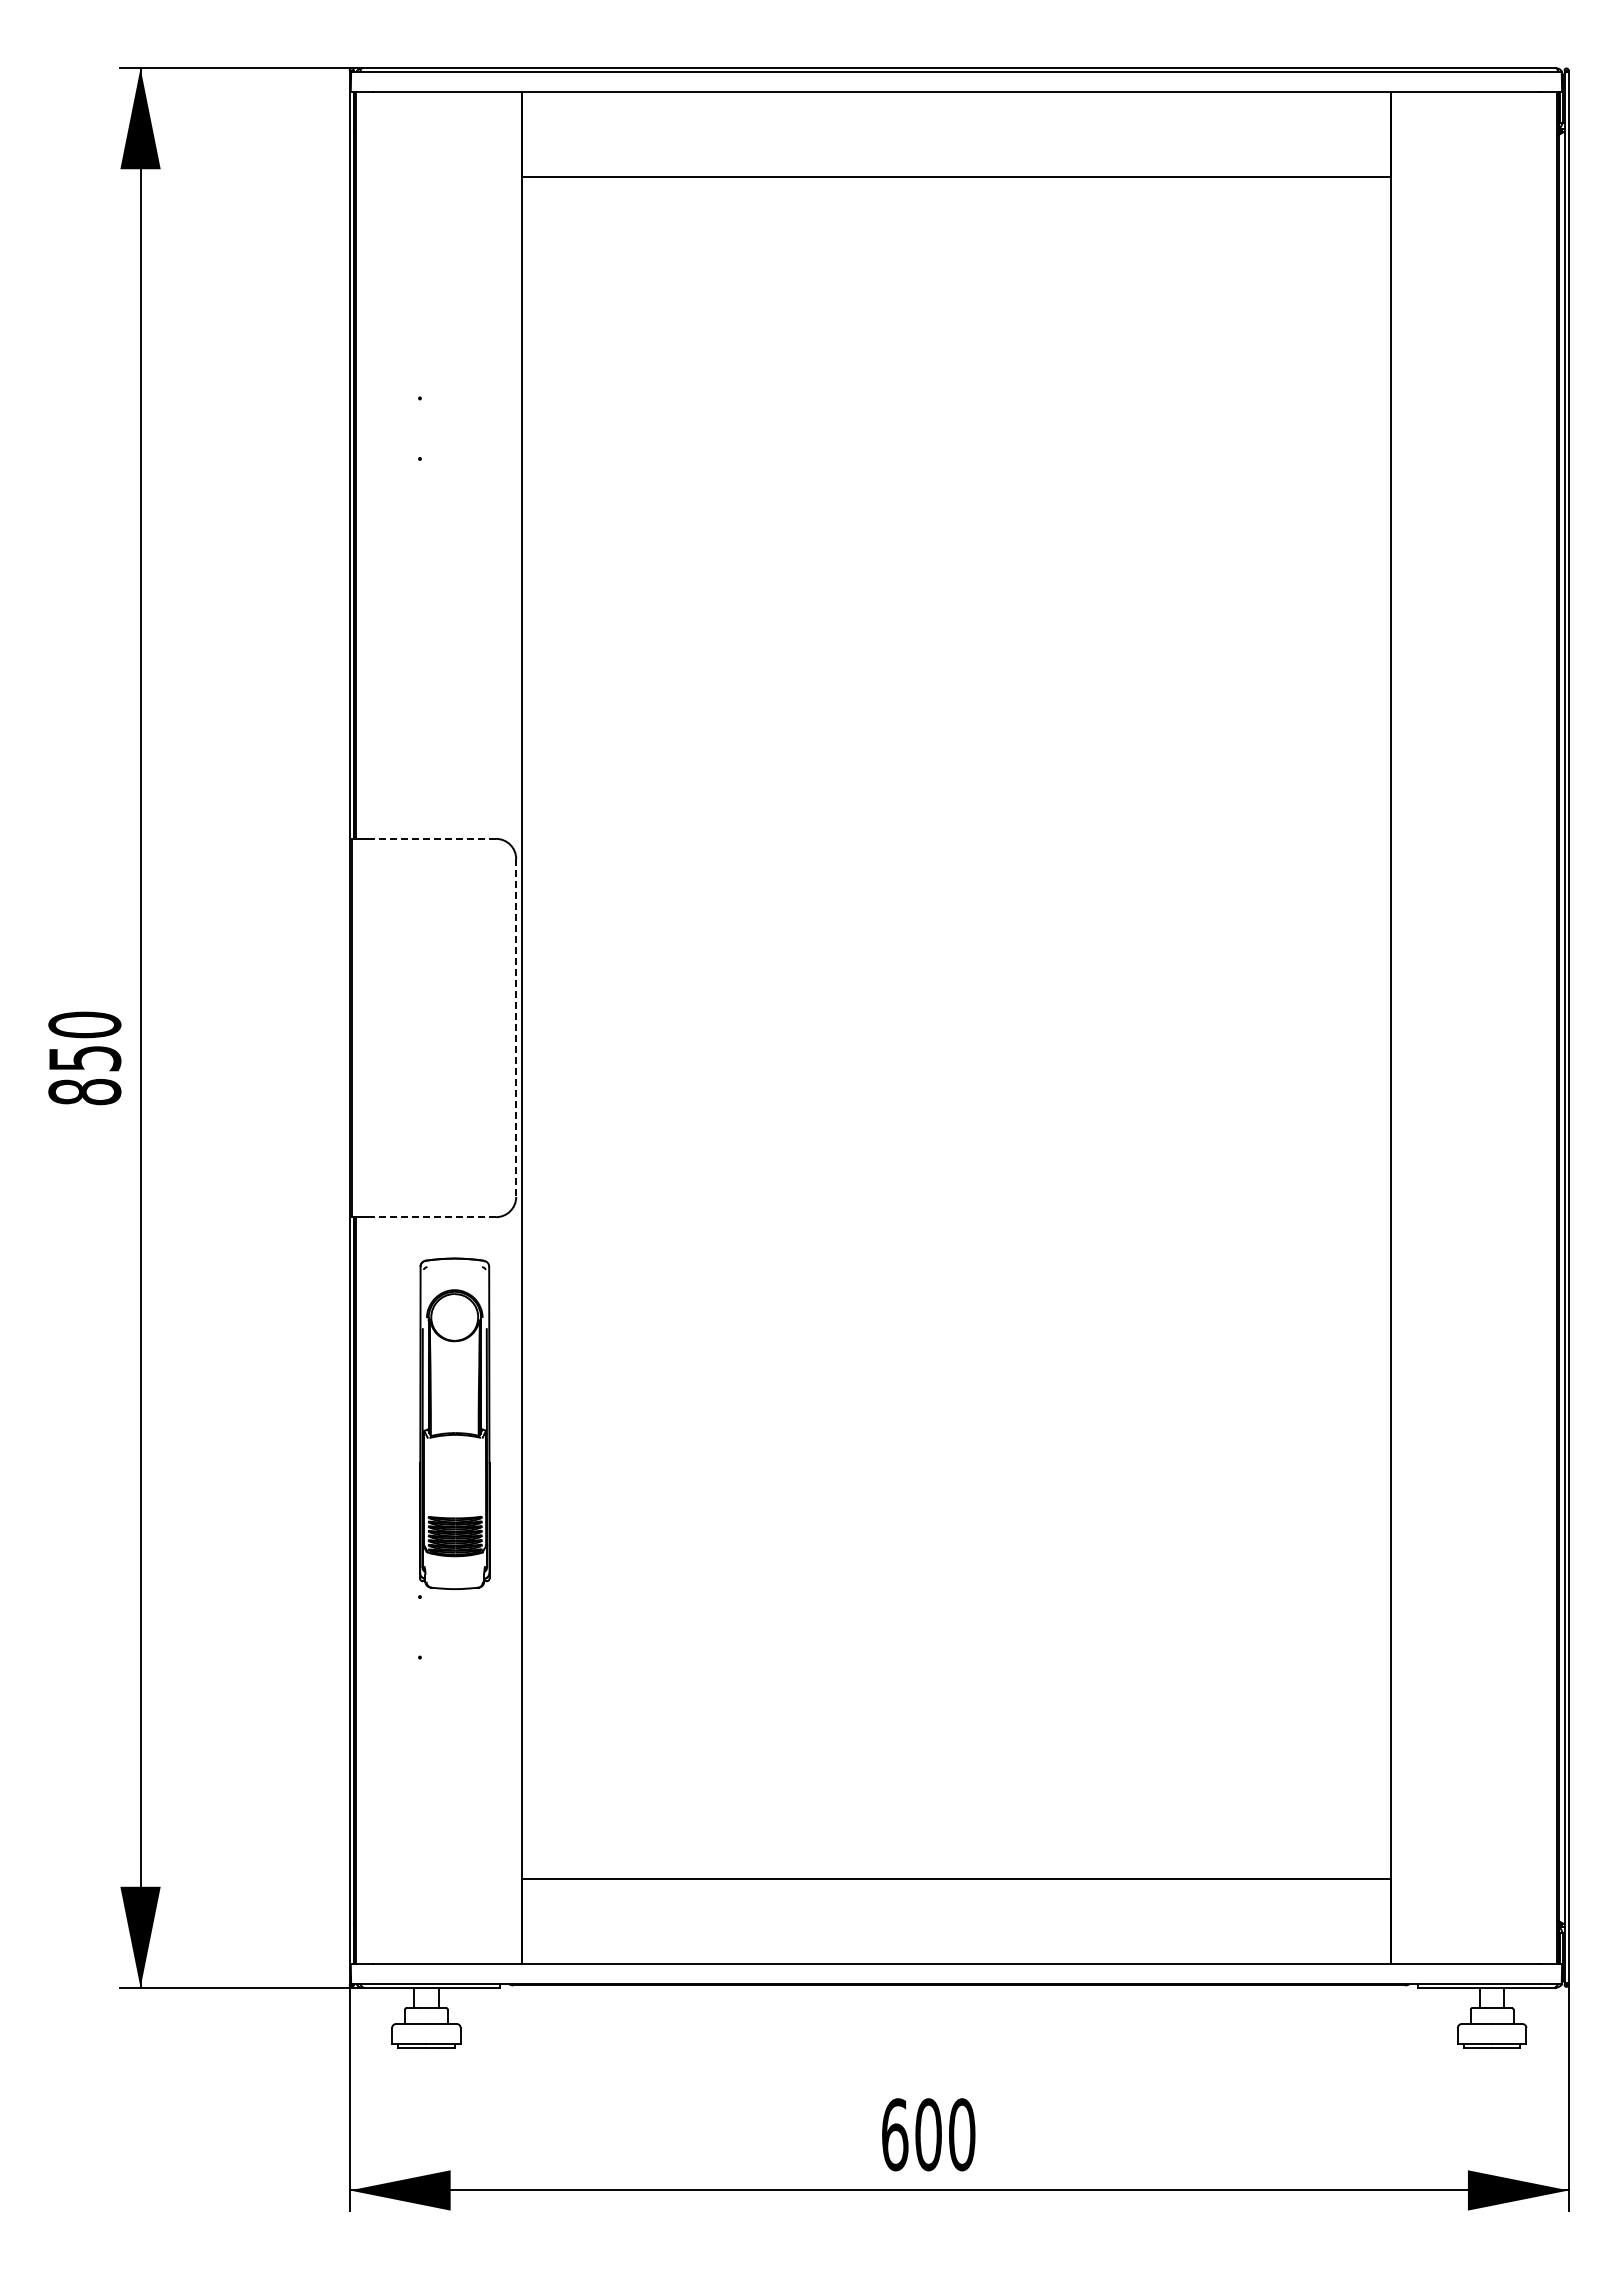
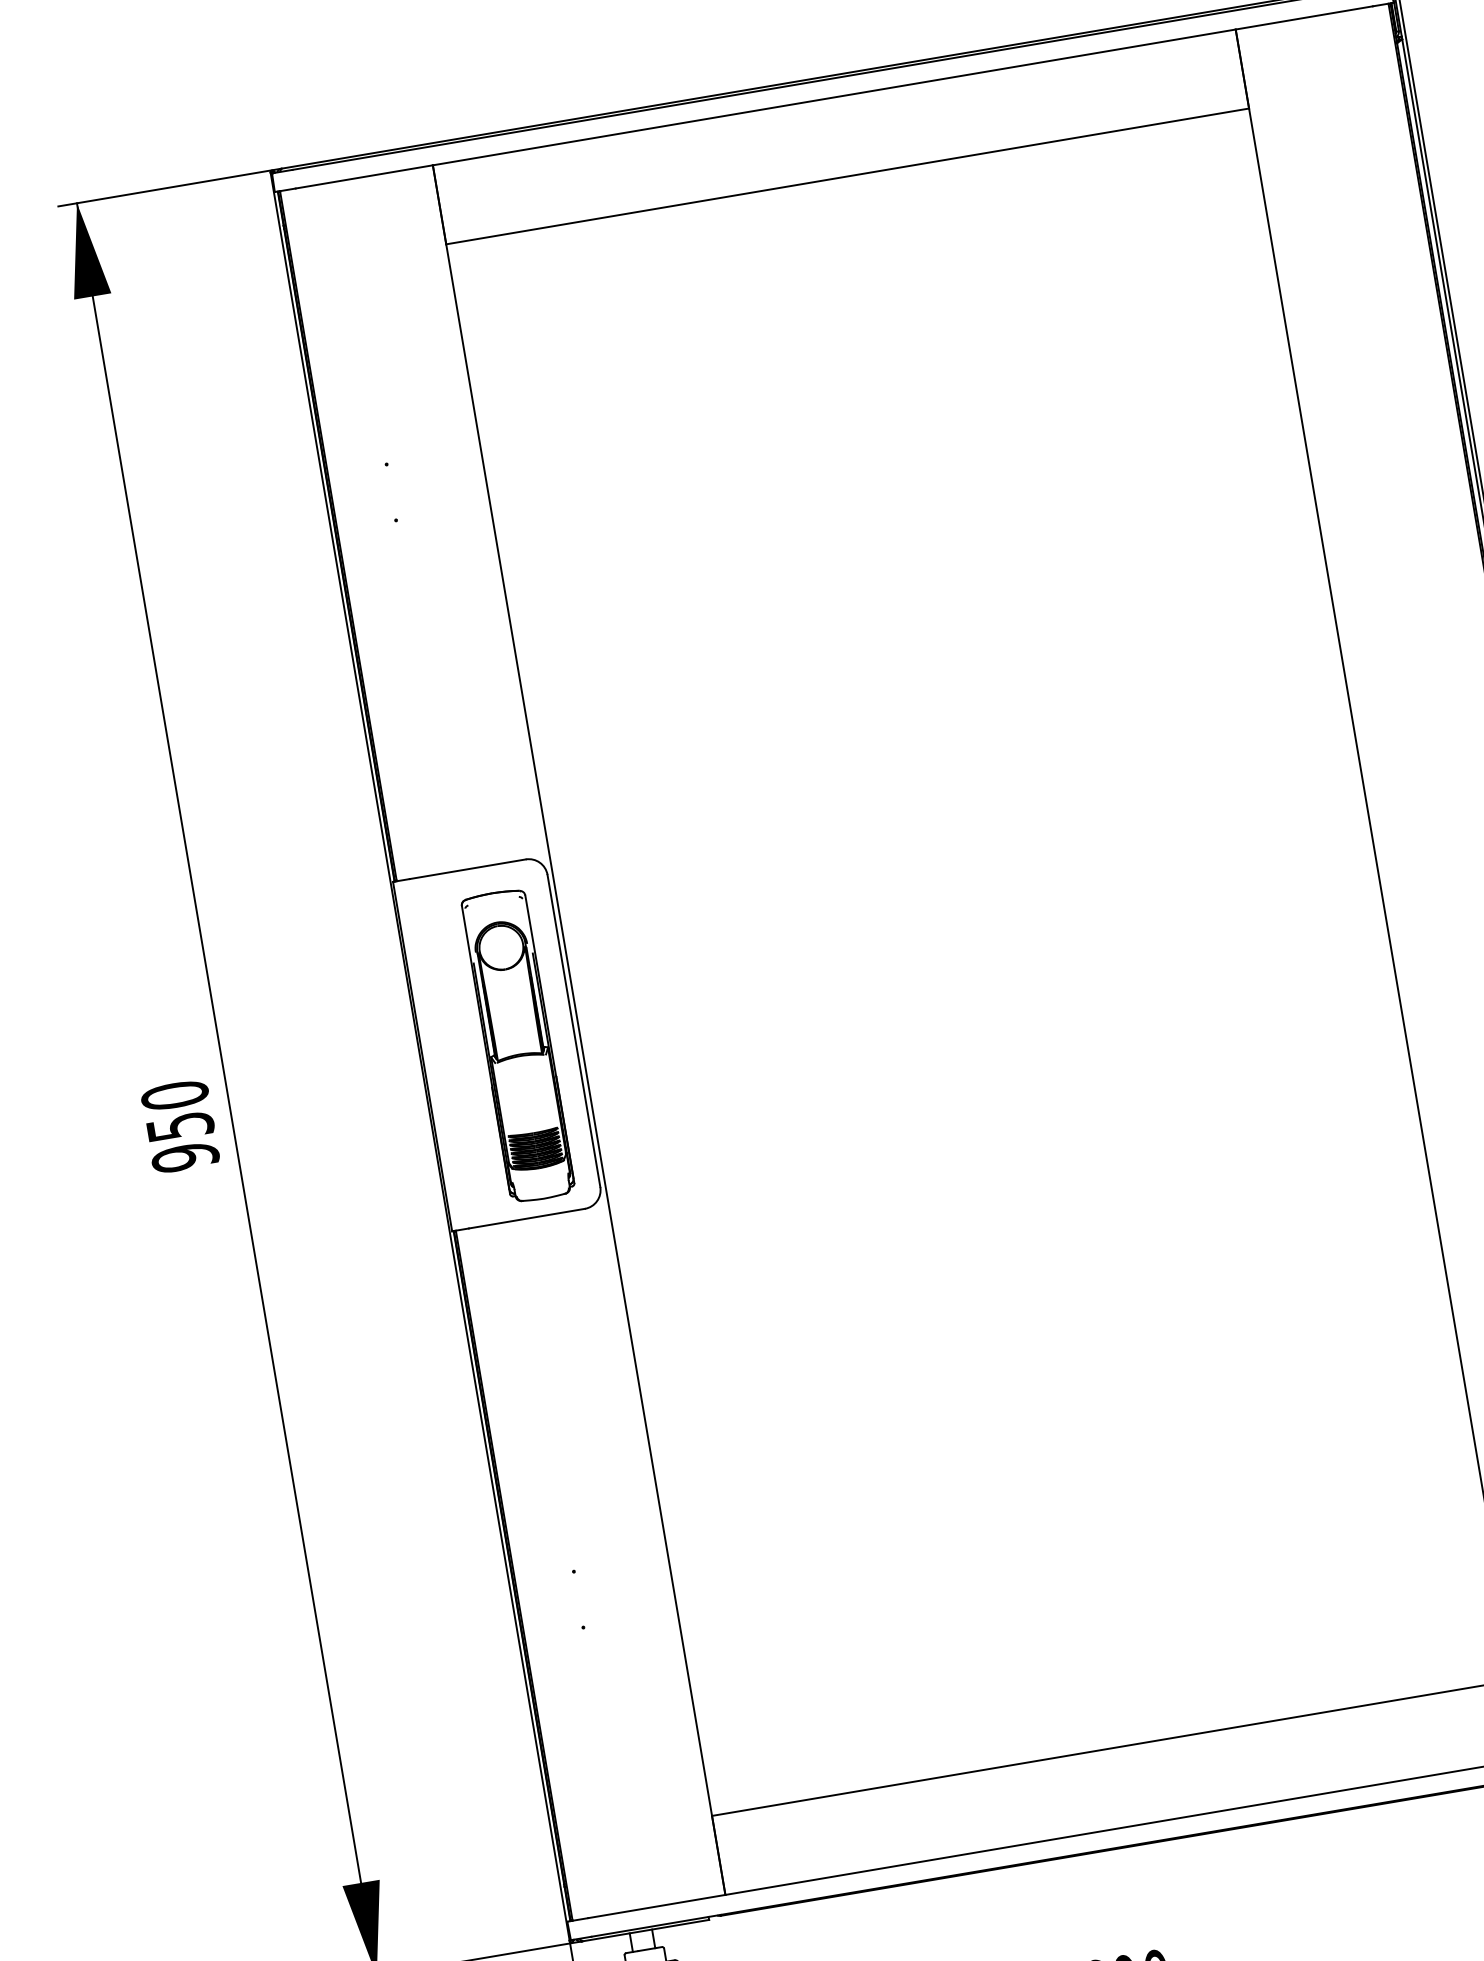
line: (433, 838) -> (467, 868), dashed -> solid
line: (516, 1028) -> (574, 1031), dashed -> solid
text: (84, 1091) -> (185, 1157), 850 -> 950
line: (433, 1217) -> (527, 1218), dashed -> solid
part: (454, 1423) -> (517, 1045), moved

